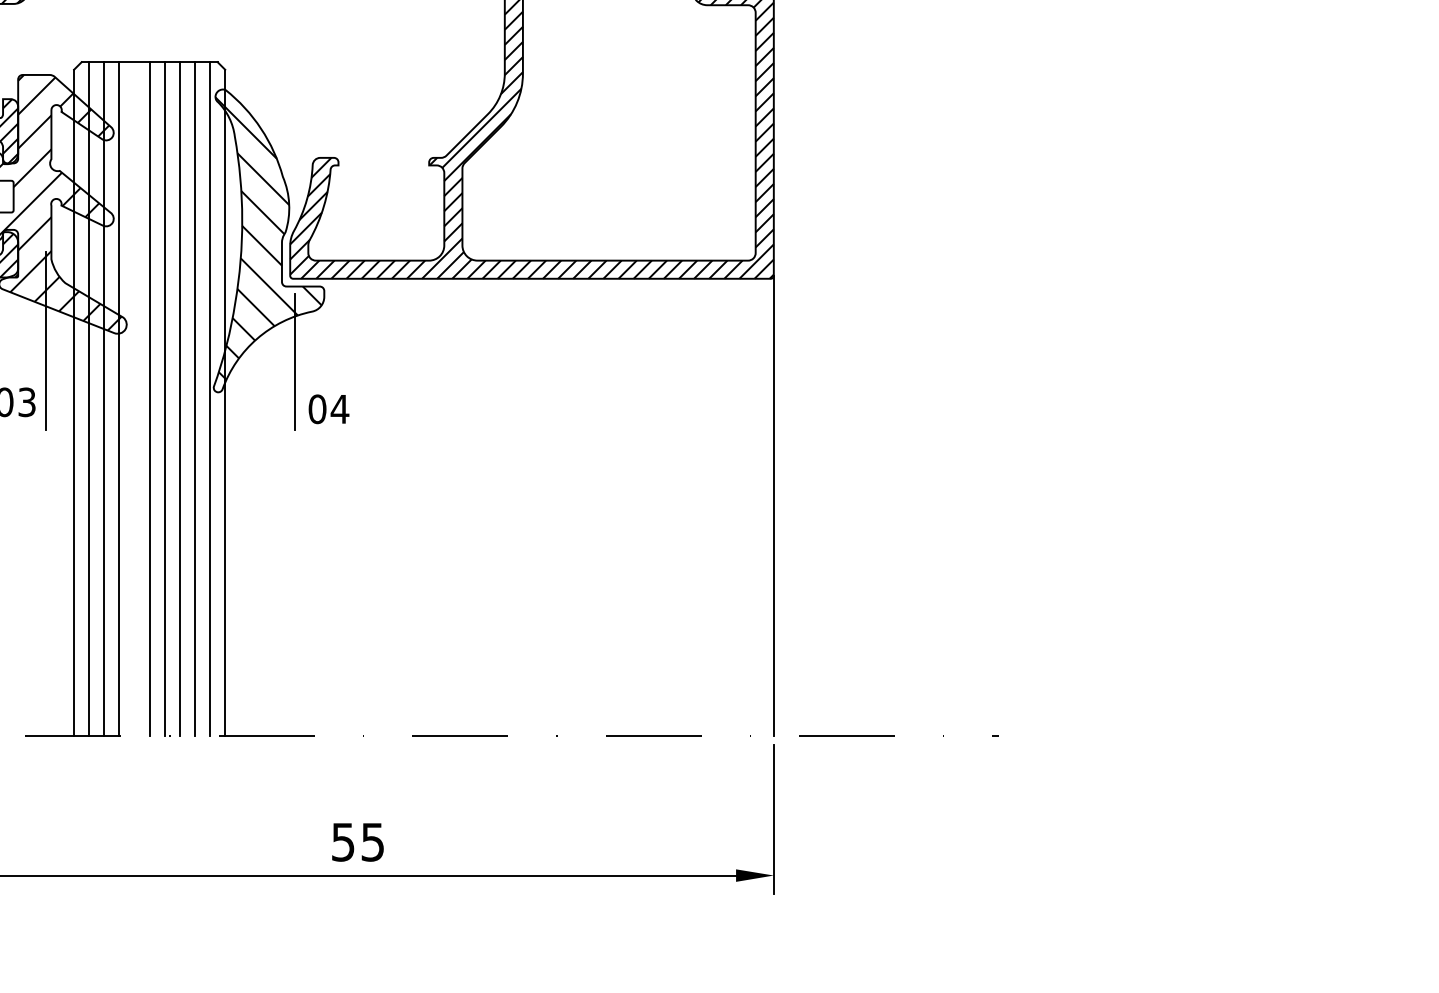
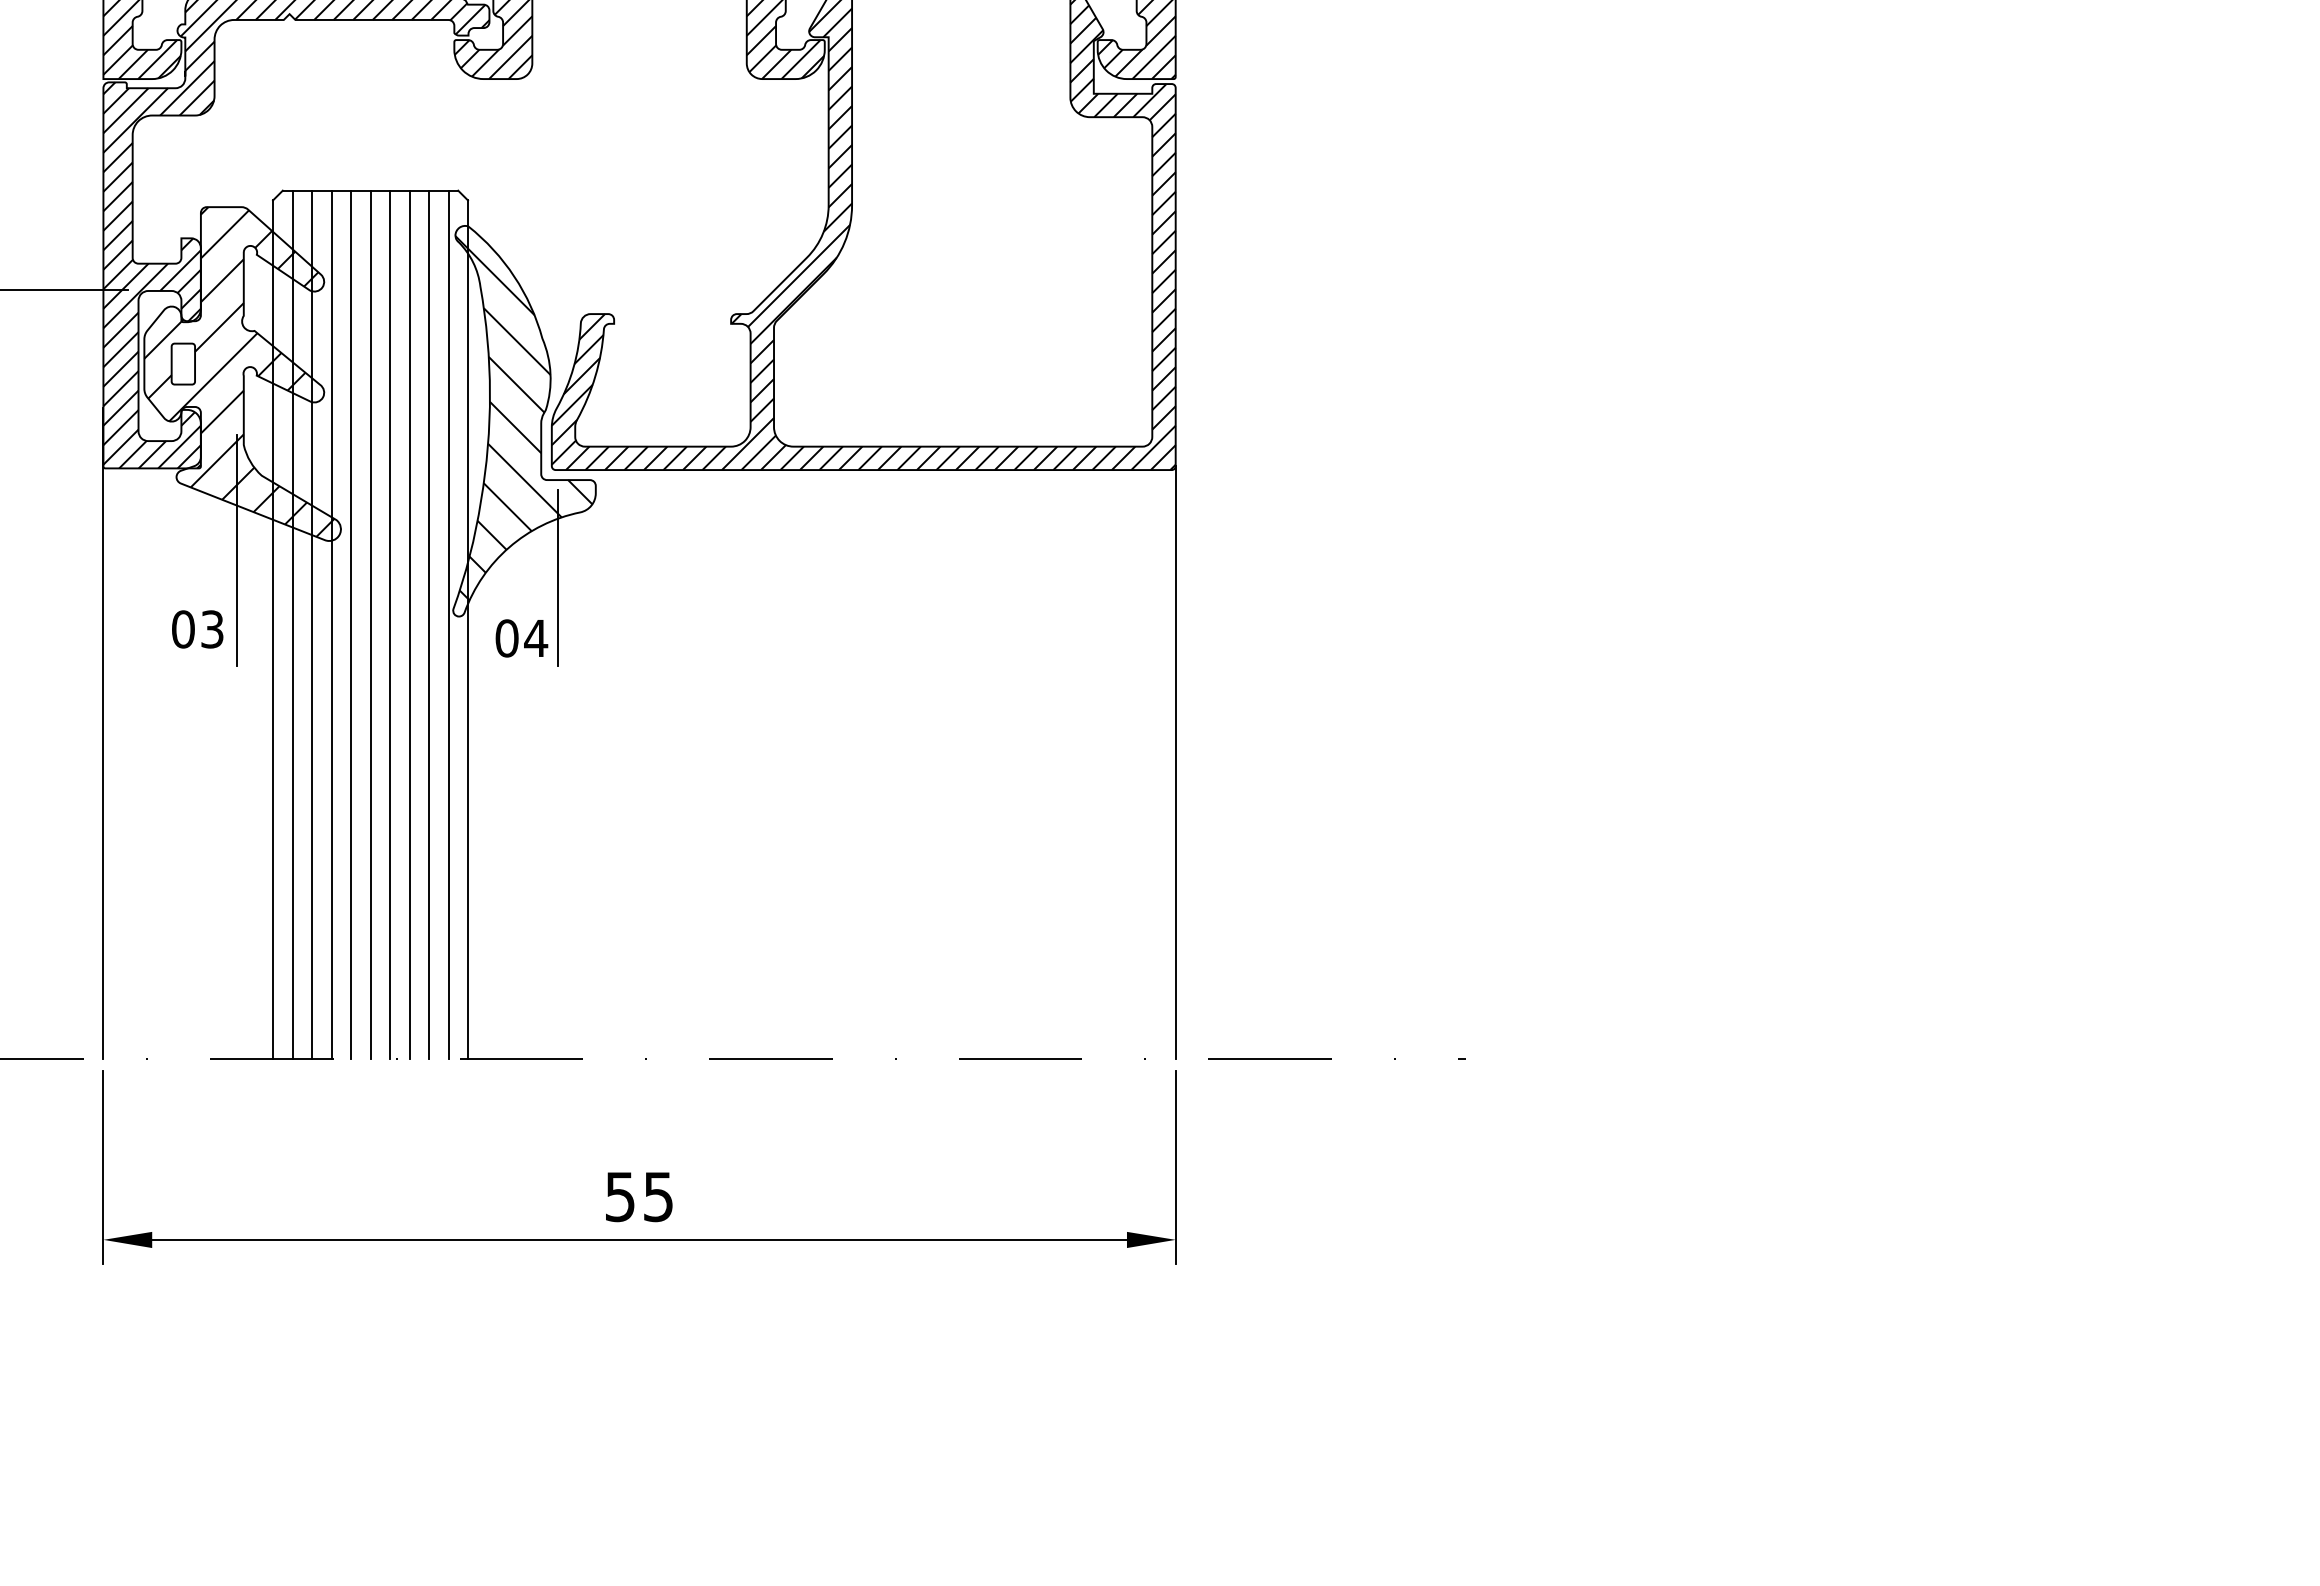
line: (134, 398) -> (351, 624), added
text: (328, 409) -> (521, 638), moved

